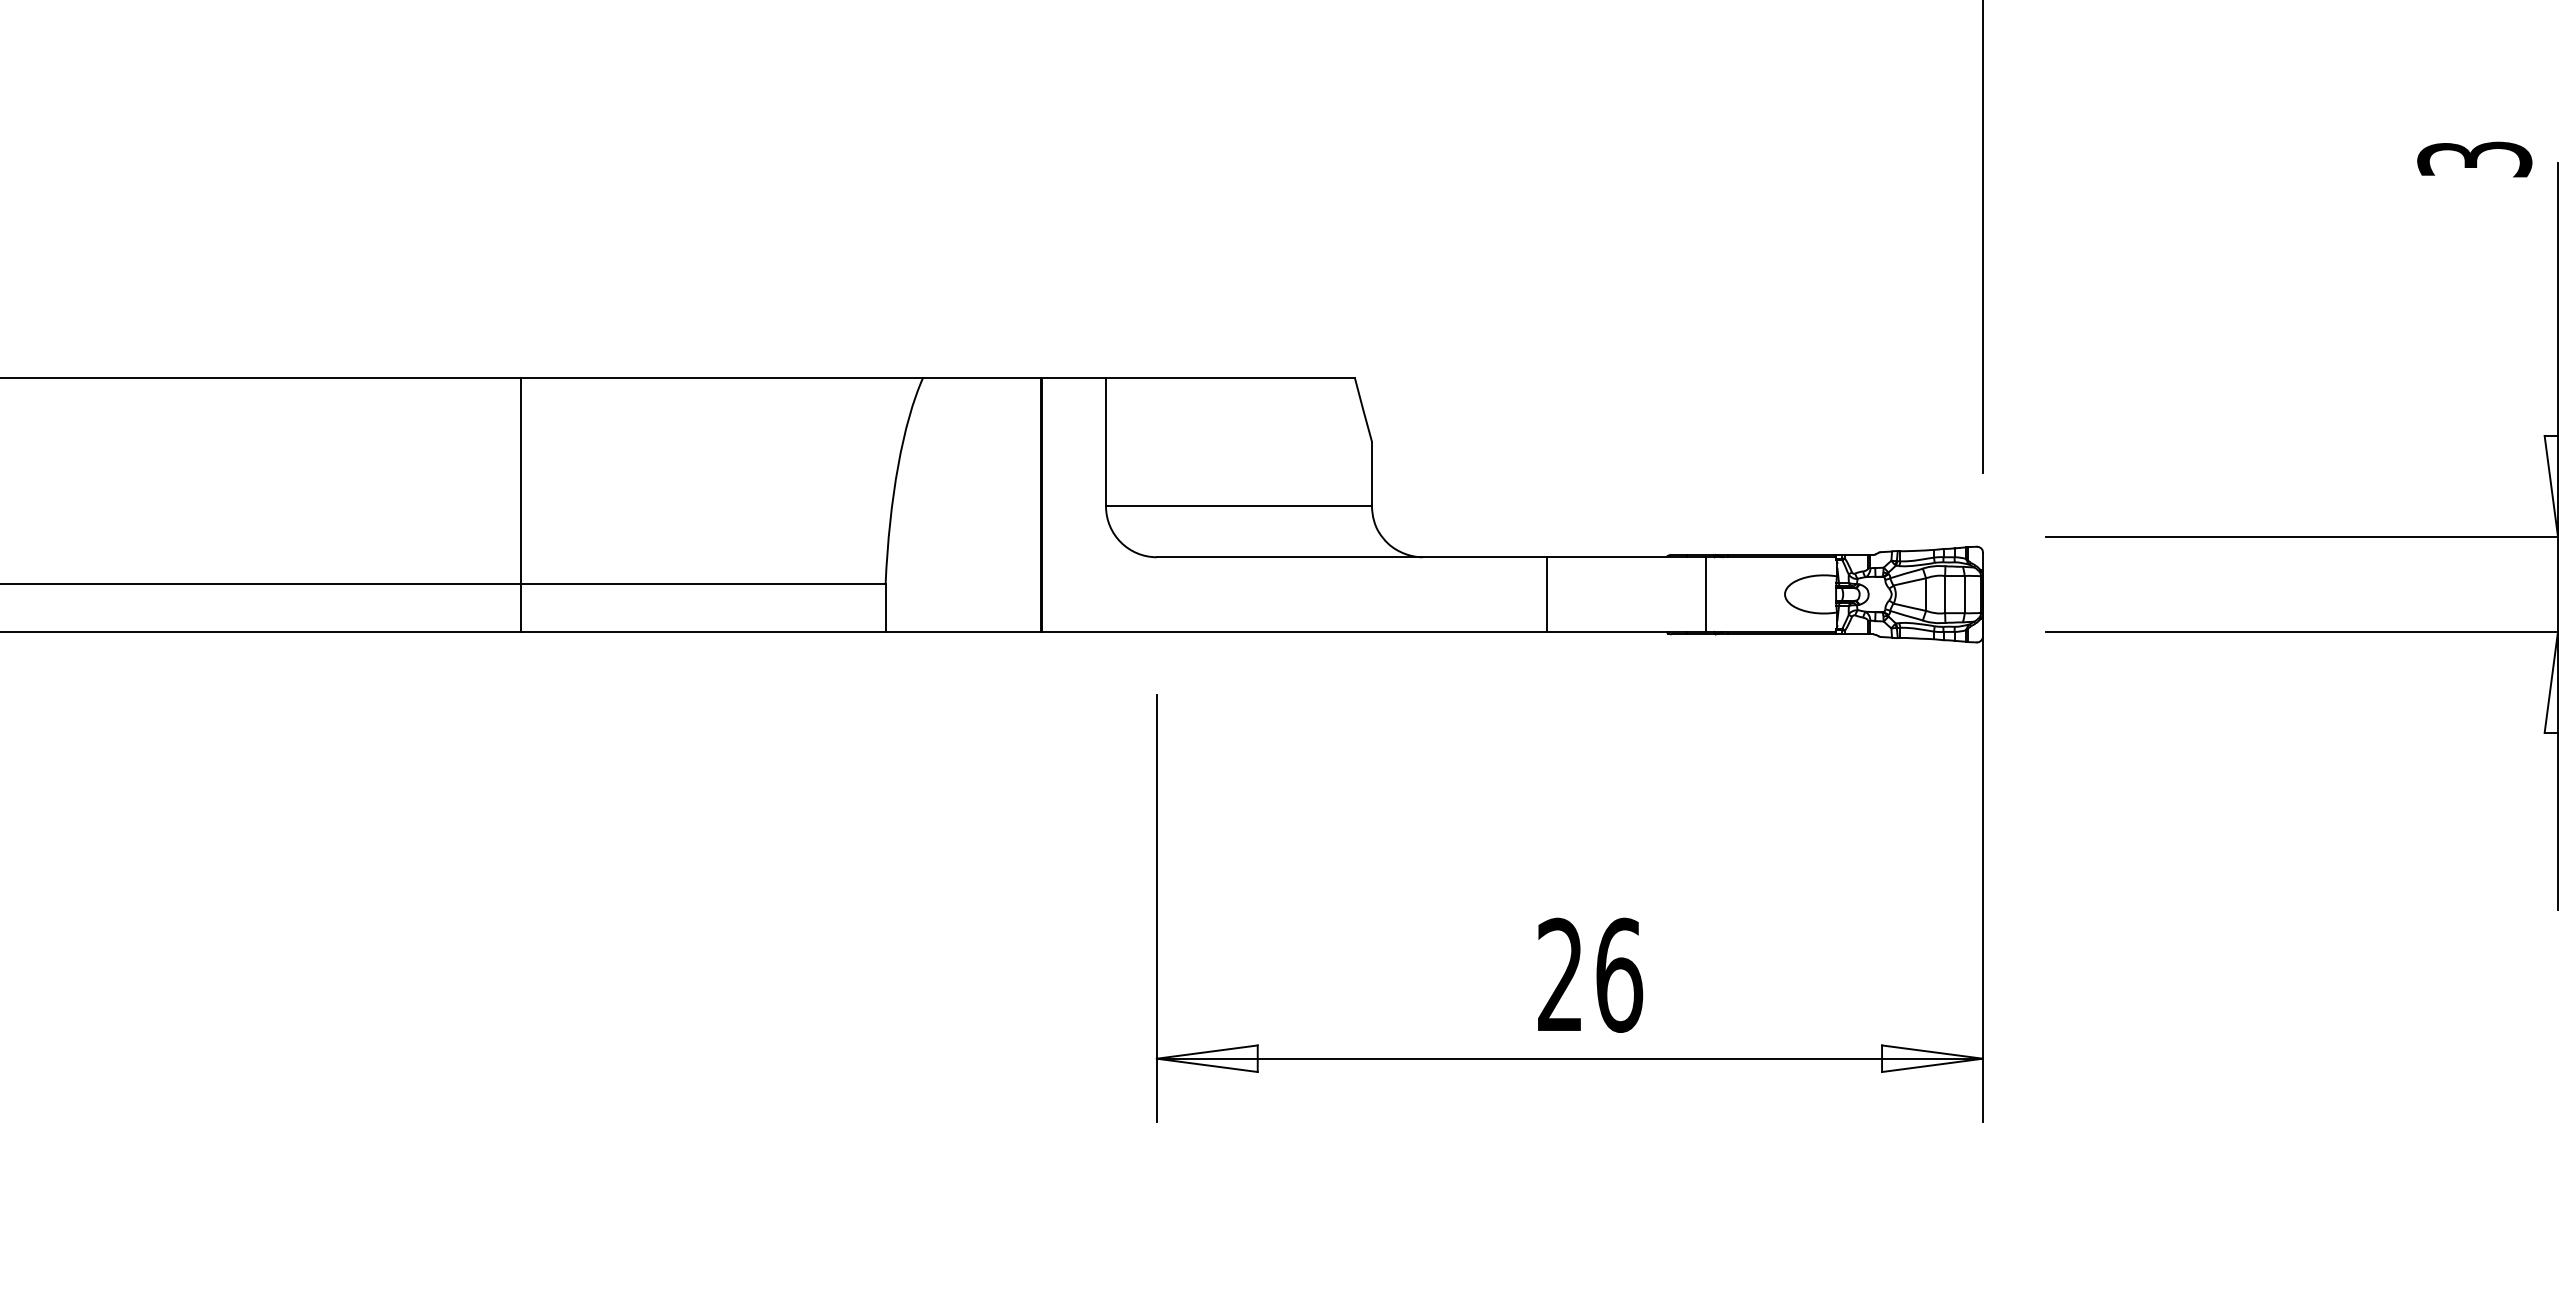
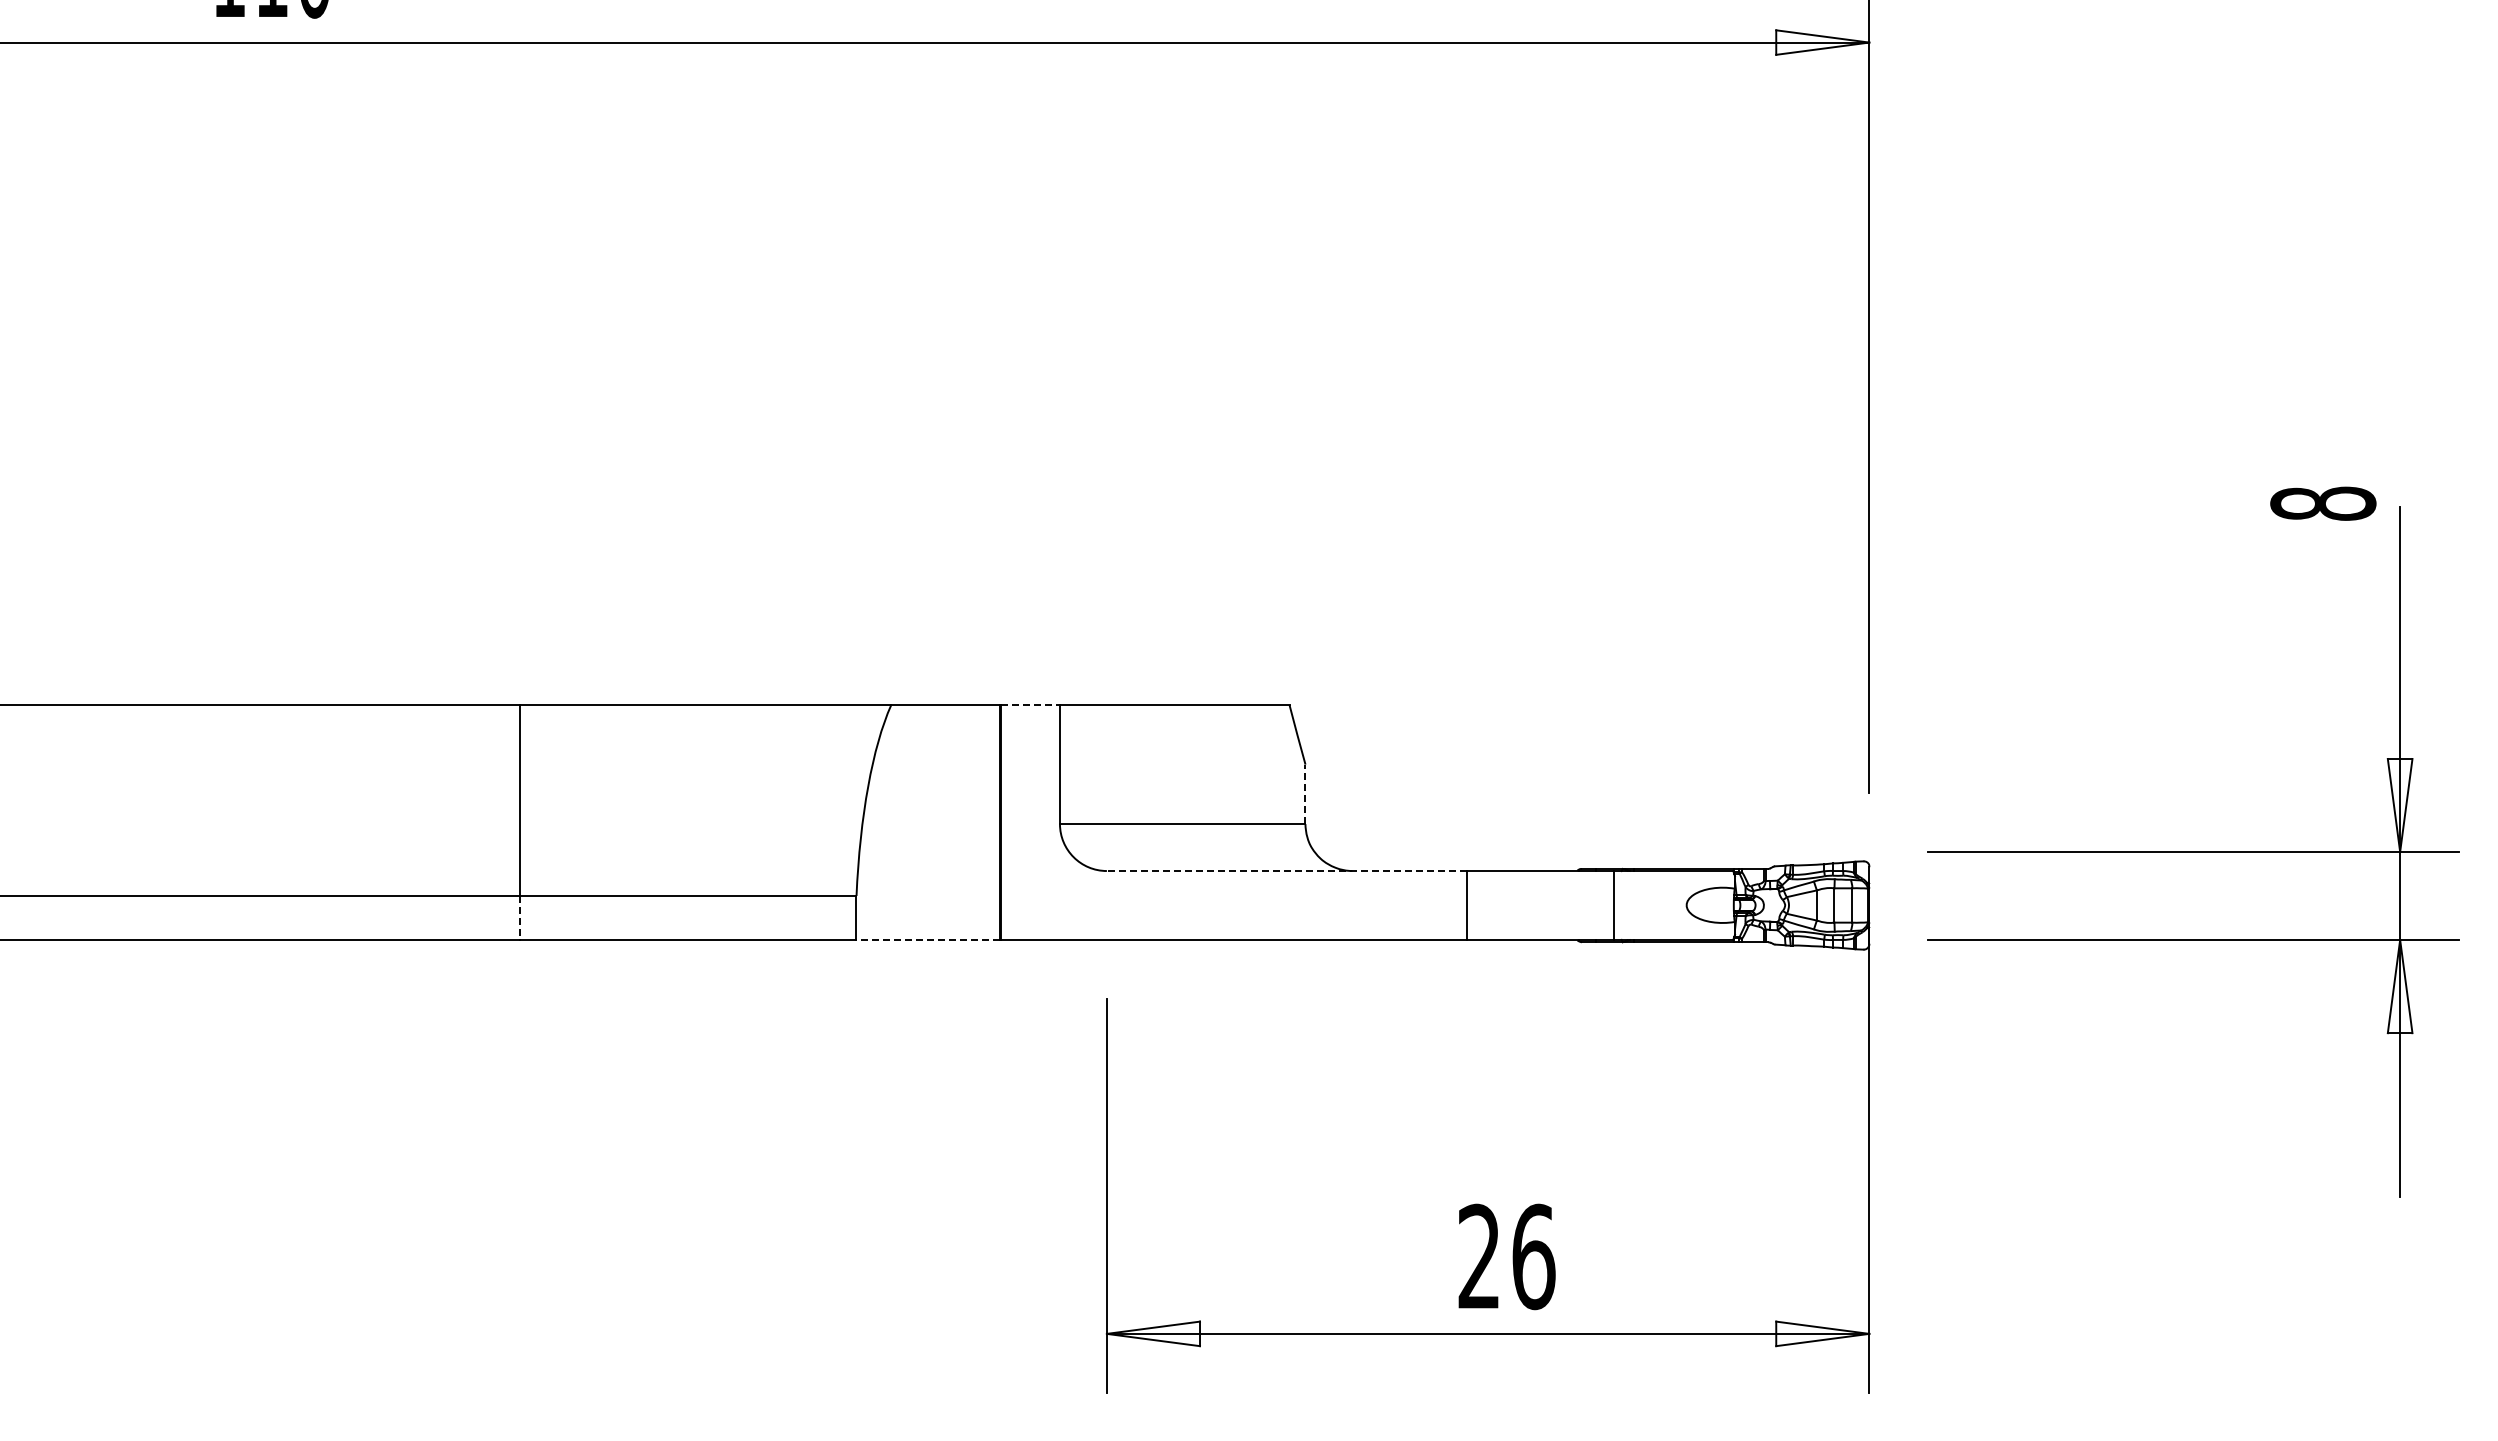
text: (2474, 159) -> (2323, 503), 3 -> 8
line: (1075, 377) -> (1031, 705), solid -> dashed
line: (1372, 474) -> (1305, 794), solid -> dashed
line: (1351, 557) -> (1286, 871), solid -> dashed
line: (521, 607) -> (520, 917), solid -> dashed
line: (963, 631) -> (928, 939), solid -> dashed

